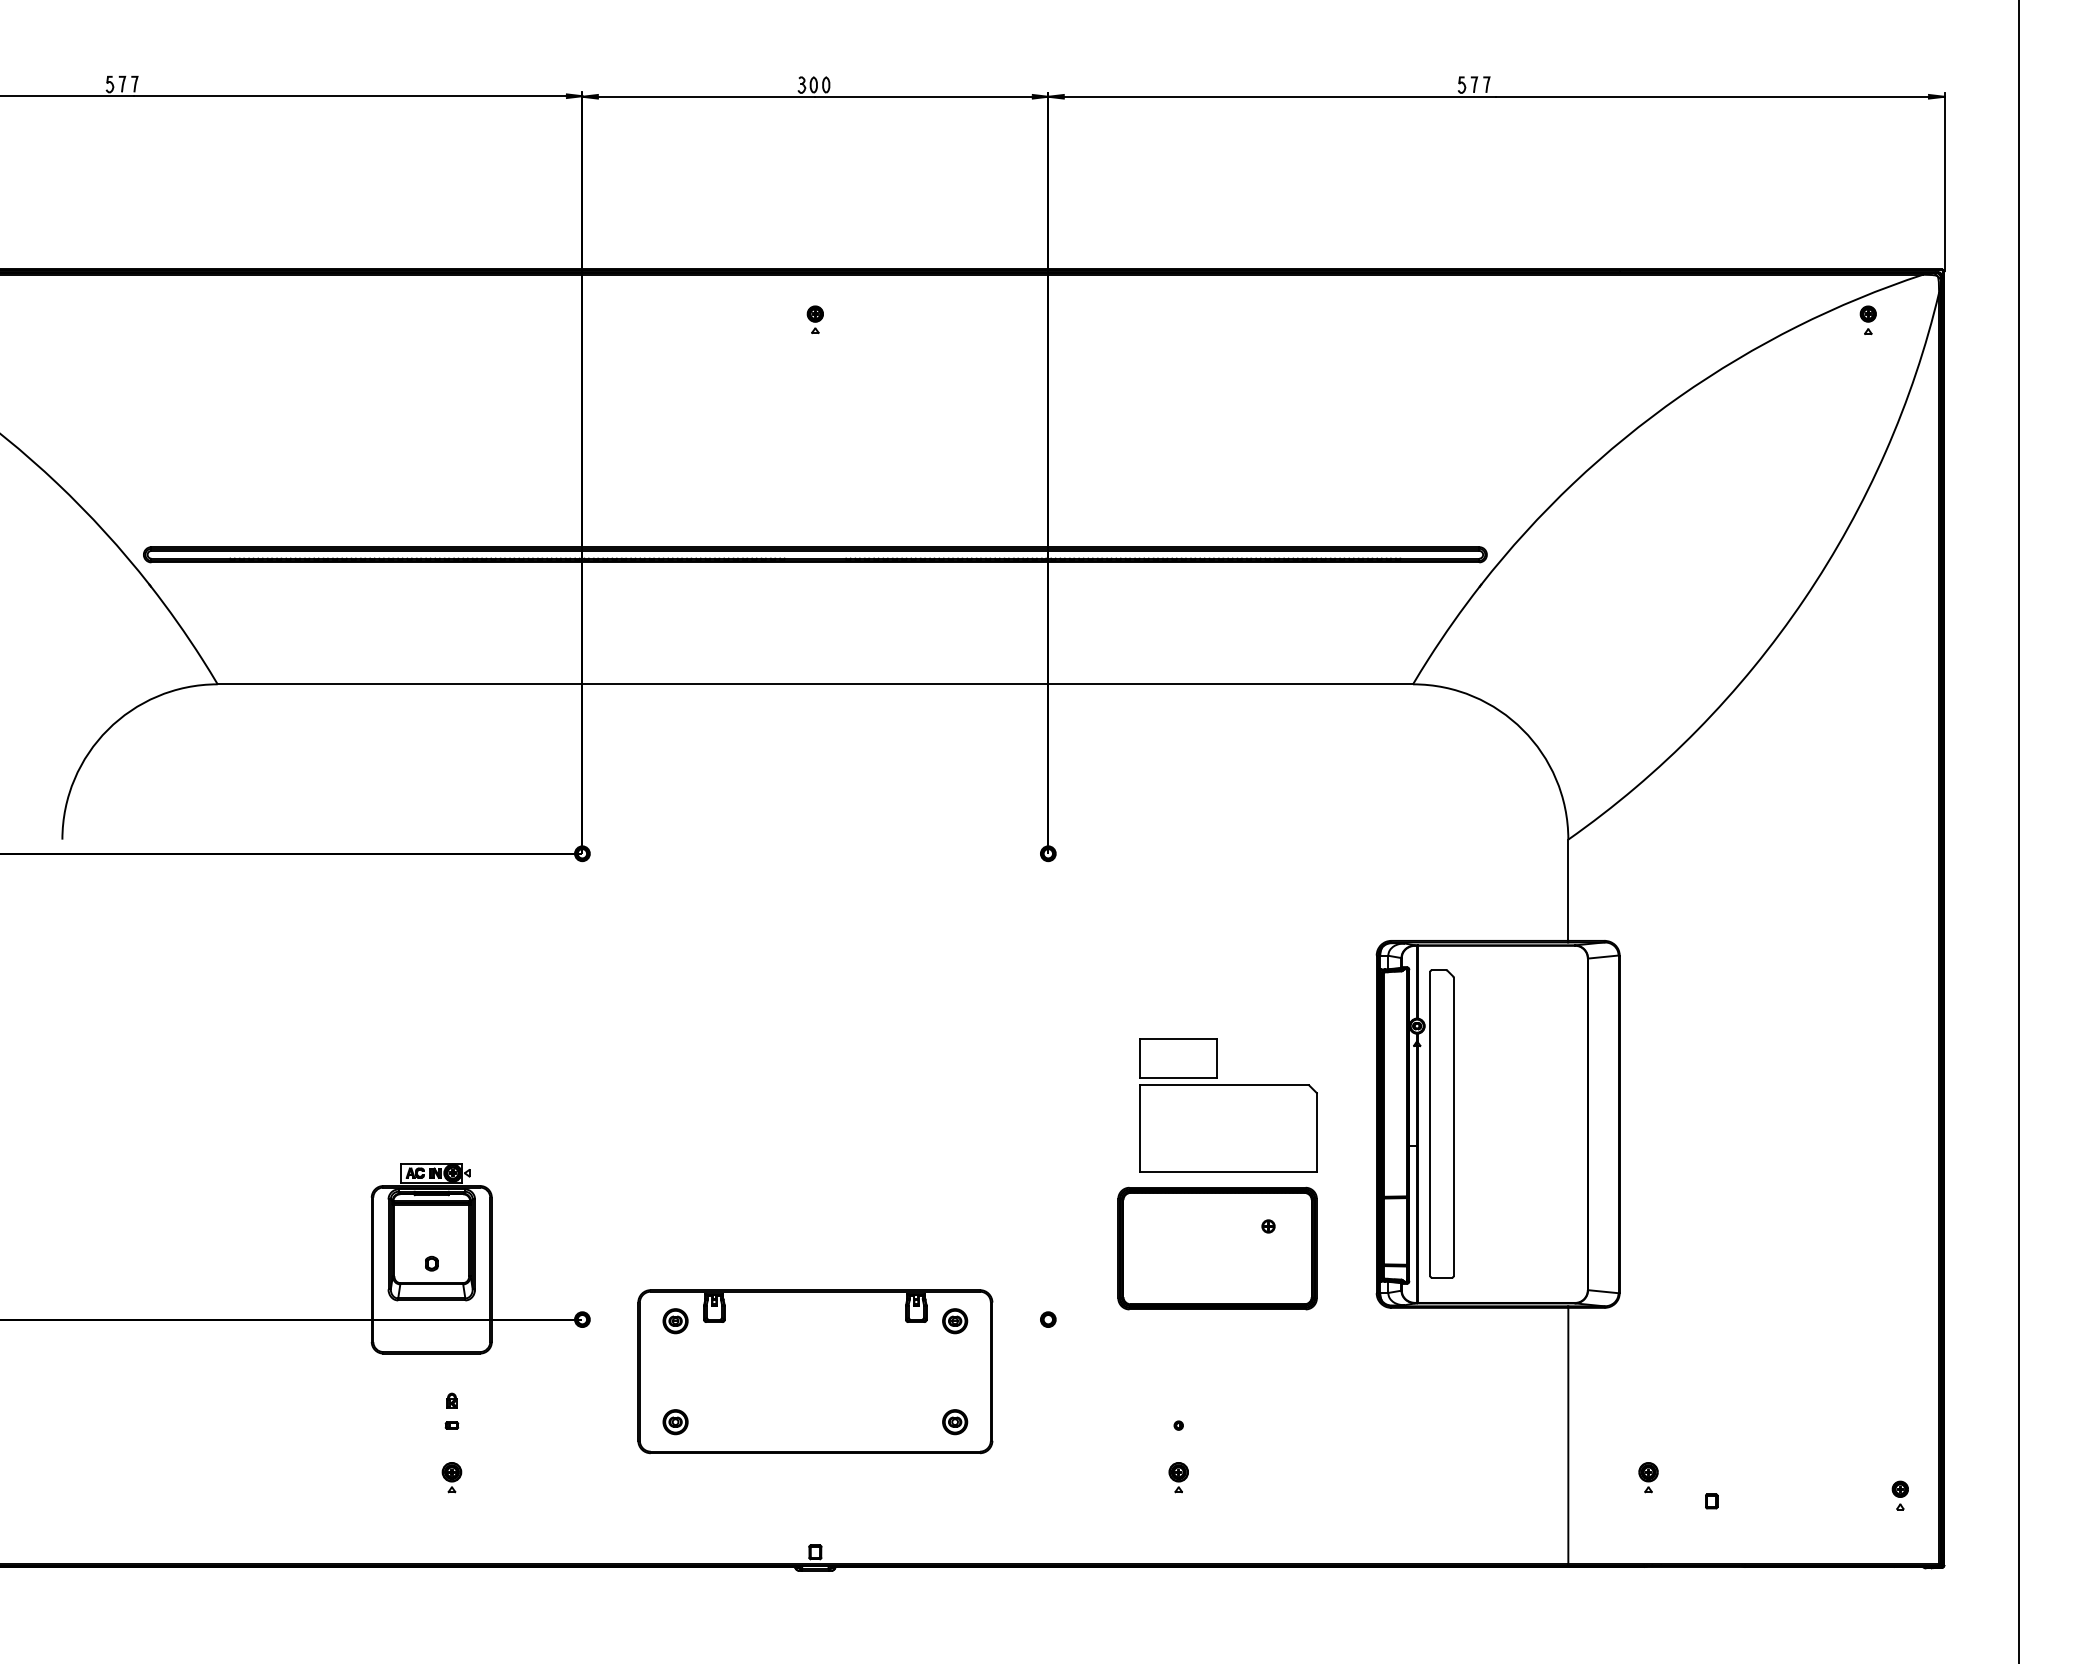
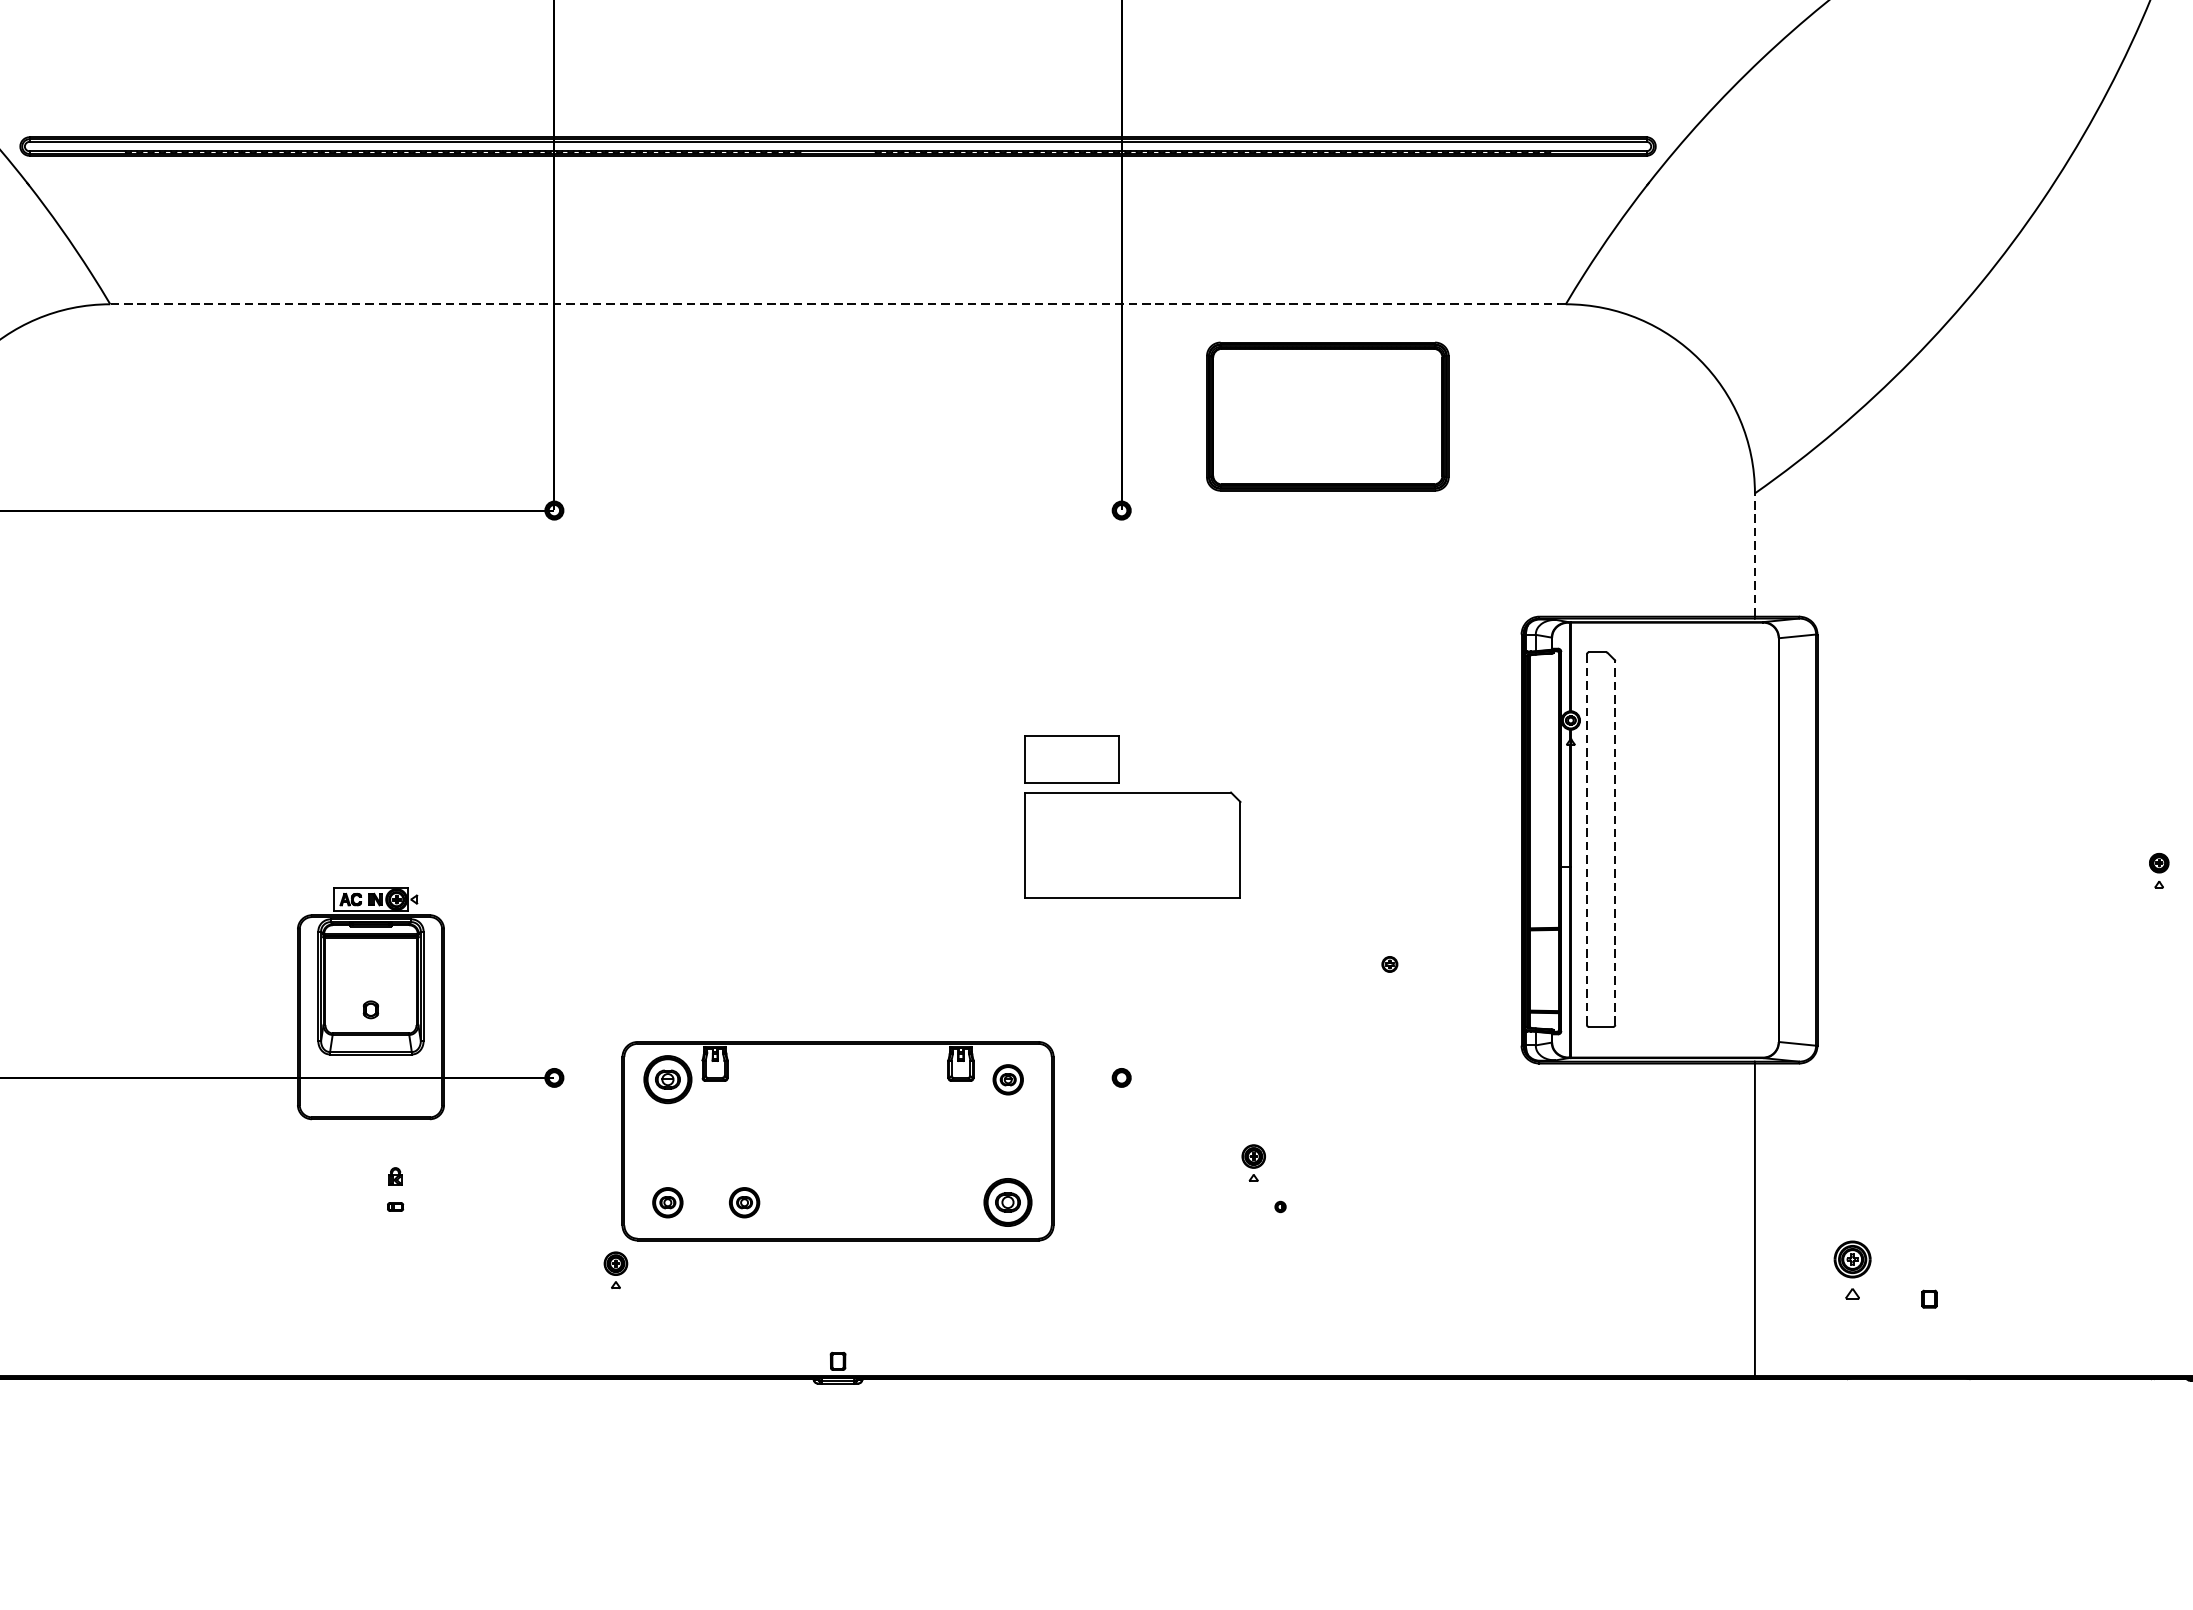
line: (815, 684) -> (838, 304), solid -> dashed
line: (1568, 890) -> (1755, 555), solid -> dashed
part: (1228, 1105) -> (1132, 817), moved
line: (1430, 1124) -> (1587, 840), solid -> dashed
line: (1453, 1126) -> (1615, 842), solid -> dashed
part: (1217, 1248) -> (1327, 416), moved
part: (675, 1321) -> (667, 1080), size x1.6
part: (738, 1422) -> (744, 1203), added
part: (955, 1422) -> (1008, 1203), size x1.6
part: (451, 1477) -> (615, 1270), moved
part: (1178, 1477) -> (1253, 1162), moved
part: (1648, 1477) -> (1852, 1270), size x1.6
part: (1899, 1495) -> (2158, 870), moved

